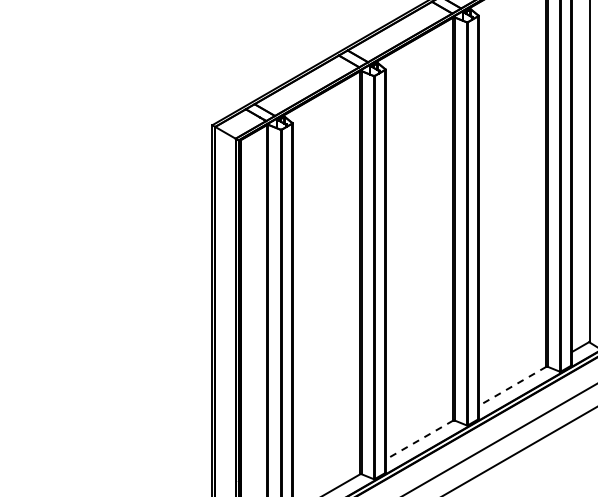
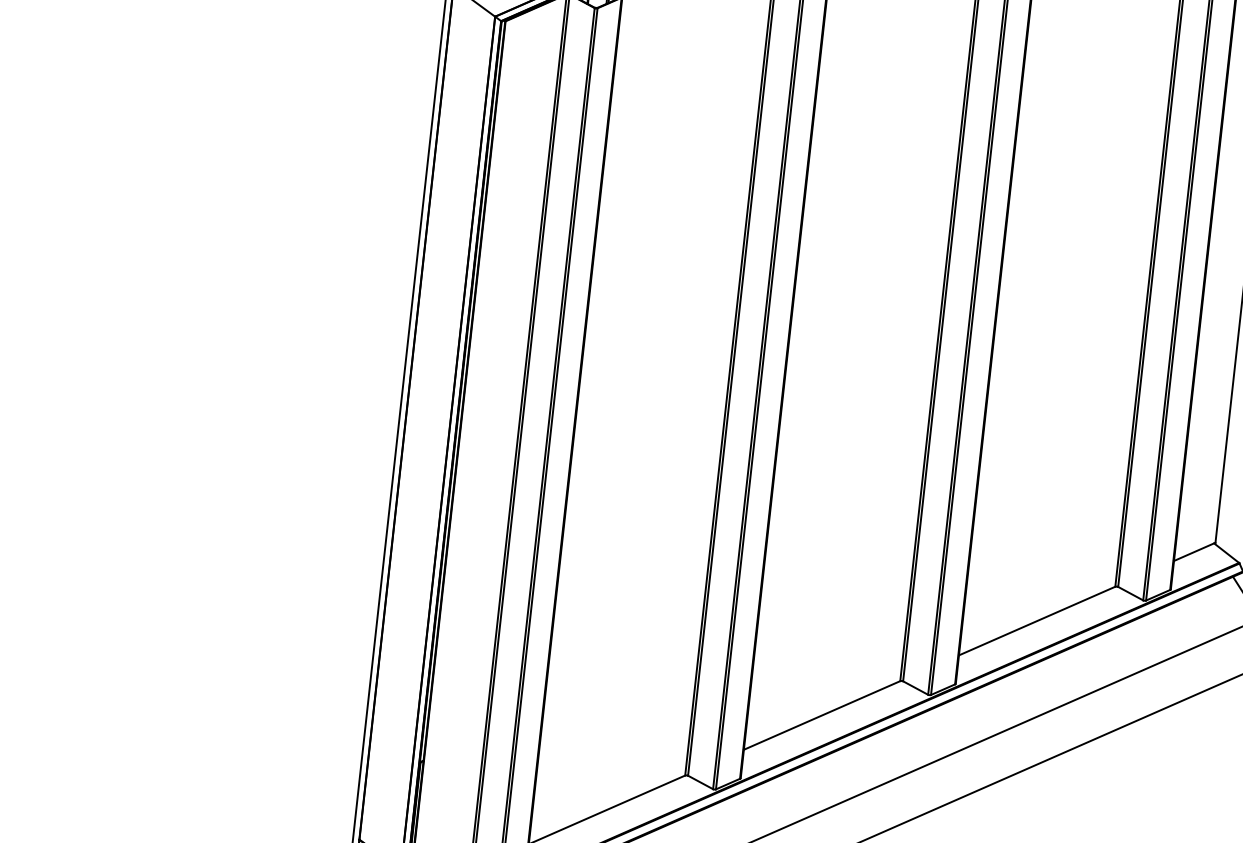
line: (512, 386) -> (1037, 621), dashed -> solid
line: (419, 440) -> (822, 716), dashed -> solid

